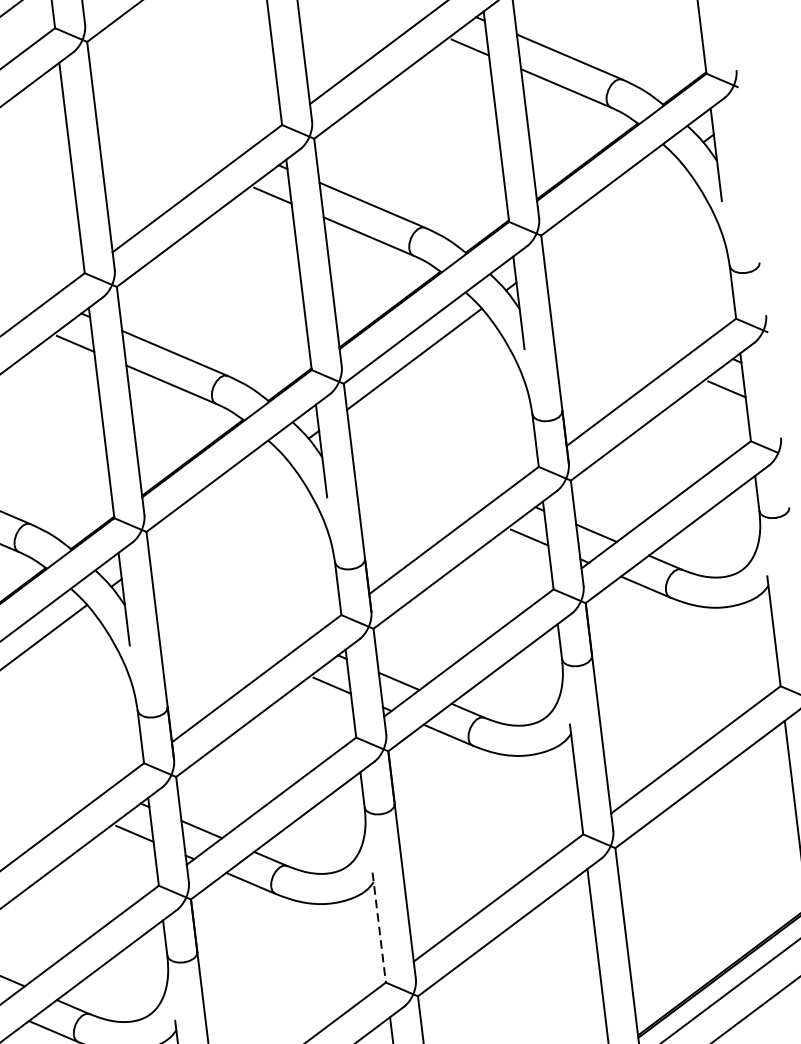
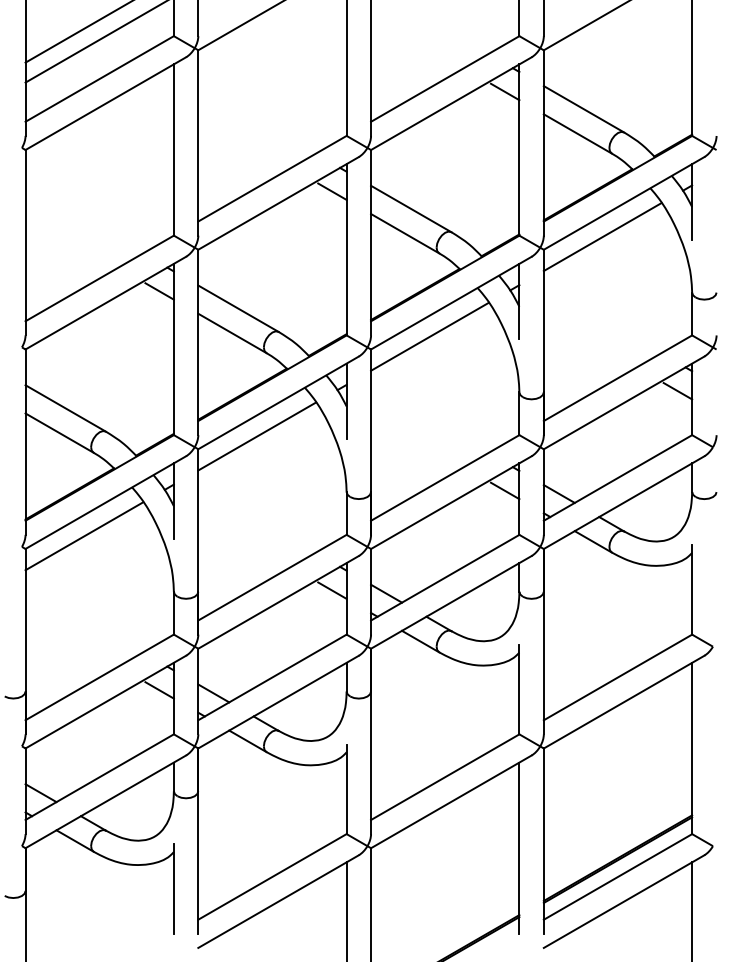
line: (611, 211) -> (602, 237), added
line: (217, 507) -> (257, 436), added
line: (379, 927) -> (346, 789), dashed -> solid

